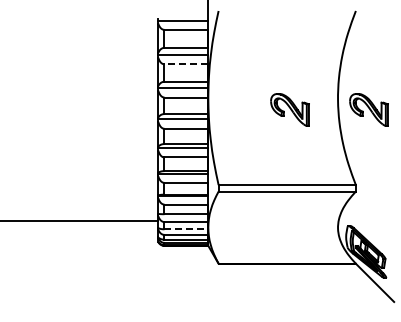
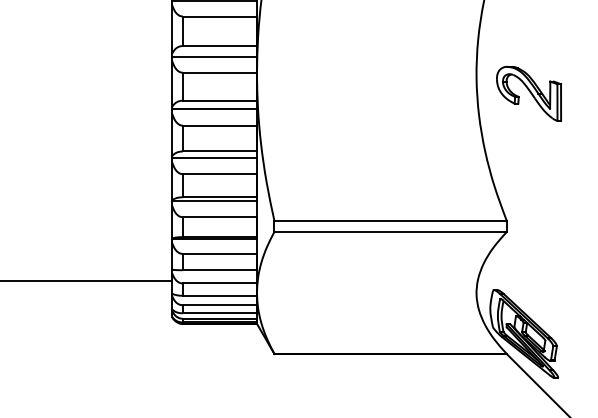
line: (186, 64) -> (220, 16), dashed -> solid
part: (289, 109) -> (394, 92), removed
line: (186, 229) -> (220, 296), dashed -> solid

